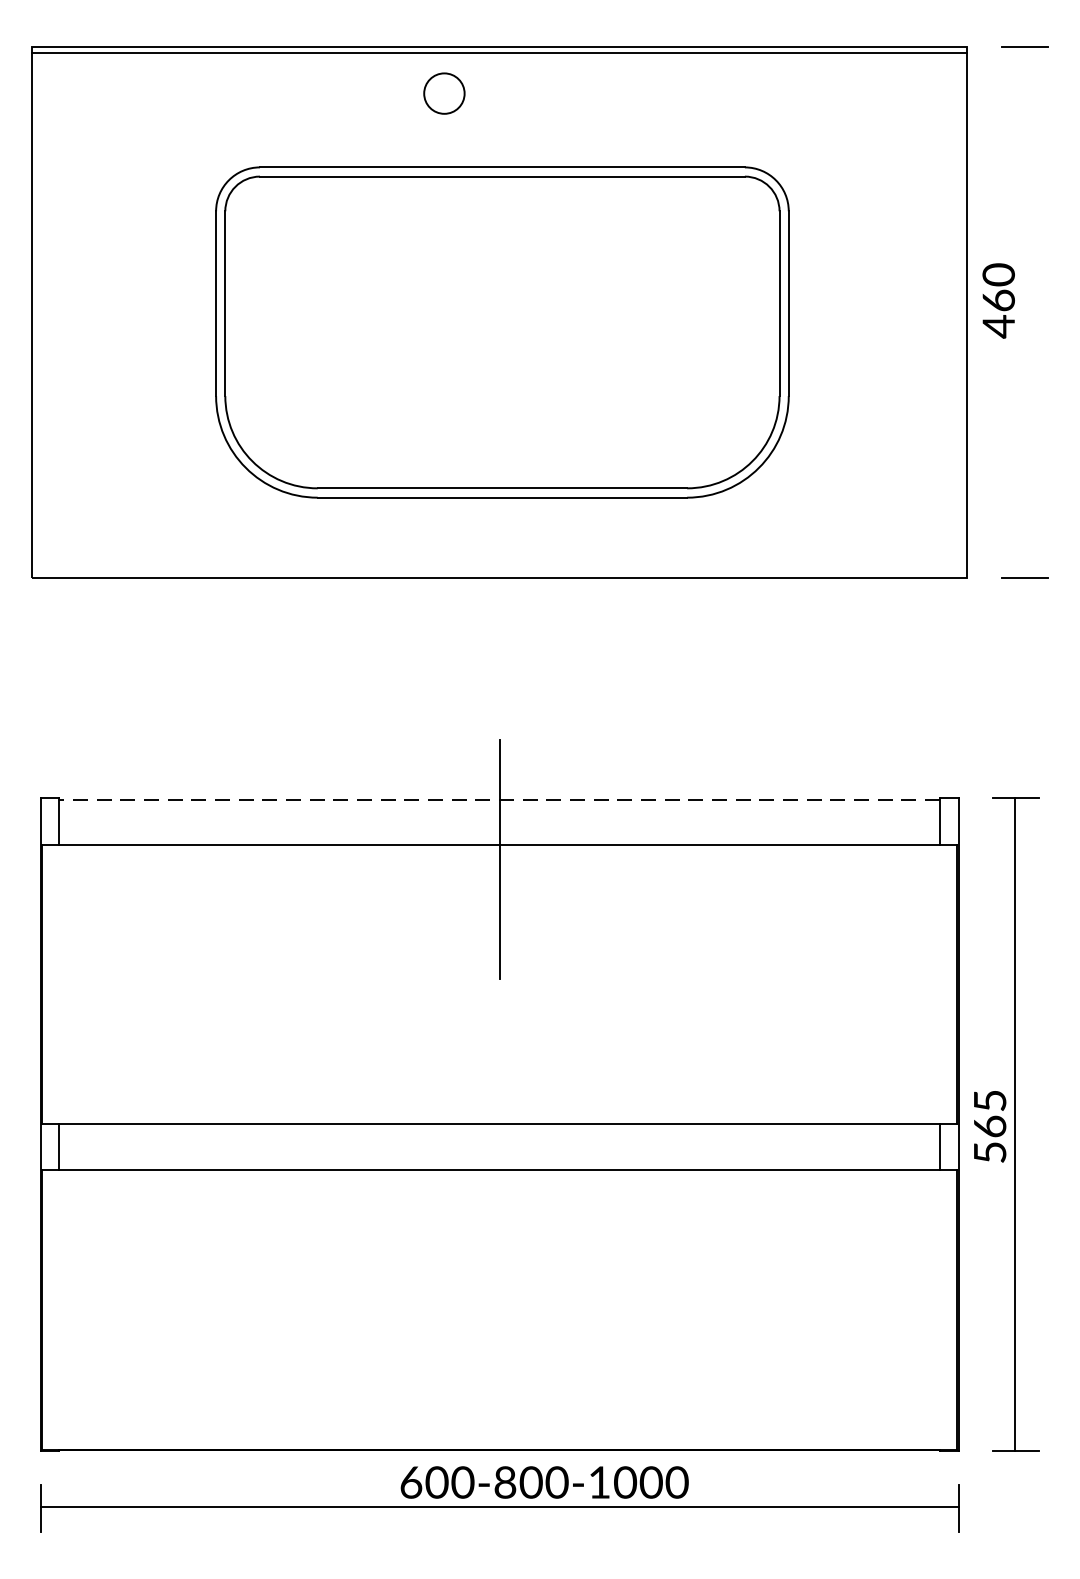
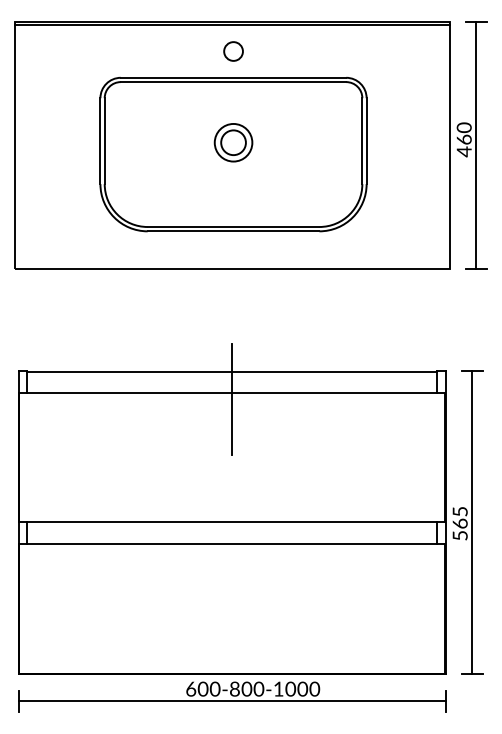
circle: (444, 93) -> (233, 51), moved
part: (502, 306) -> (233, 142), added
line: (1022, 313) -> (475, 145), added
line: (500, 799) -> (232, 371), dashed -> solid

